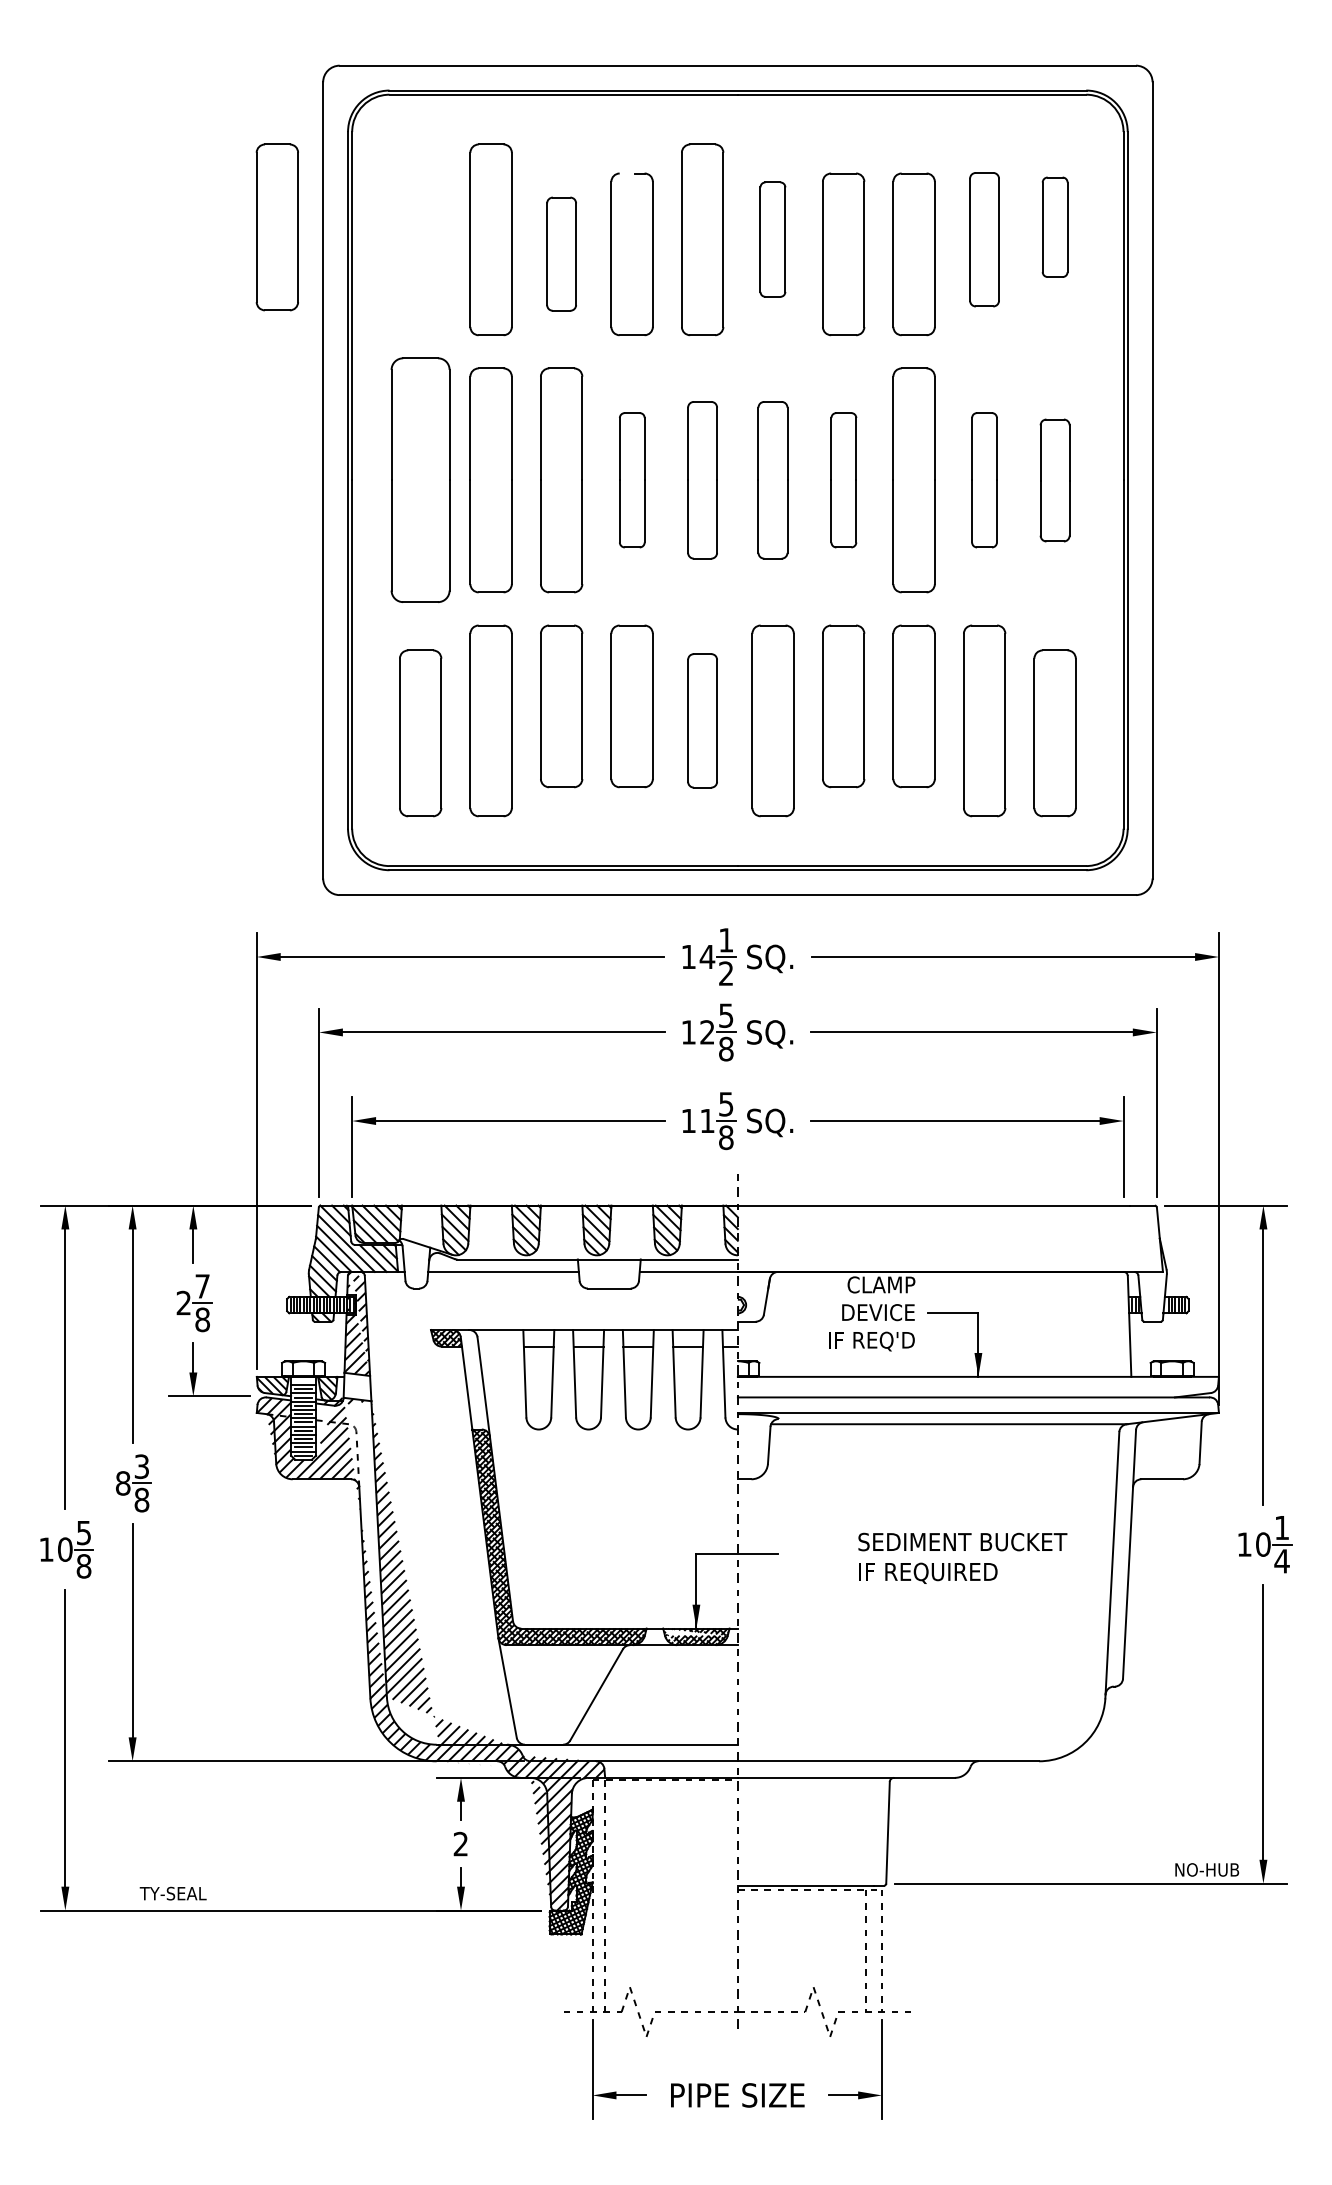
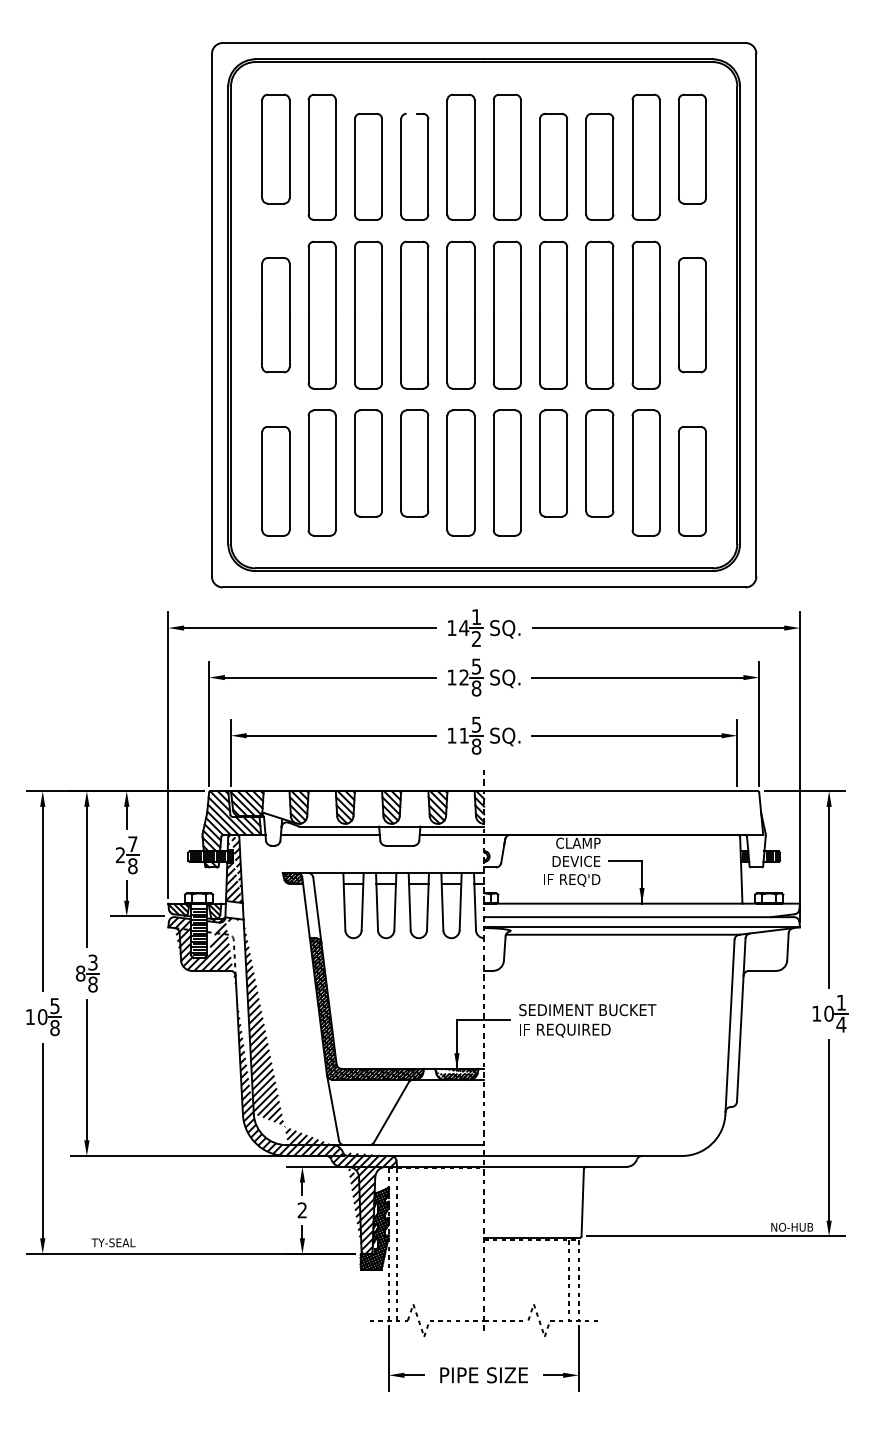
part: (276, 226) -> (275, 148), moved
part: (1055, 226) -> (692, 148), size x1.67
part: (771, 238) -> (506, 156), size x1.67
part: (983, 238) -> (645, 156), size x1.43
part: (561, 253) -> (368, 166), size x1.43
part: (631, 479) -> (414, 314), size x1.67
part: (701, 479) -> (460, 314), size x1.43
part: (771, 479) -> (506, 314), size x1.43
part: (843, 479) -> (553, 314), size x1.67
part: (983, 479) -> (645, 314), size x1.67
part: (419, 480) -> (275, 315), size x0.71
part: (1055, 480) -> (692, 315), size x1.43
part: (701, 720) -> (460, 472), size x1.43
text: (962, 1557) -> (587, 1020), moved

